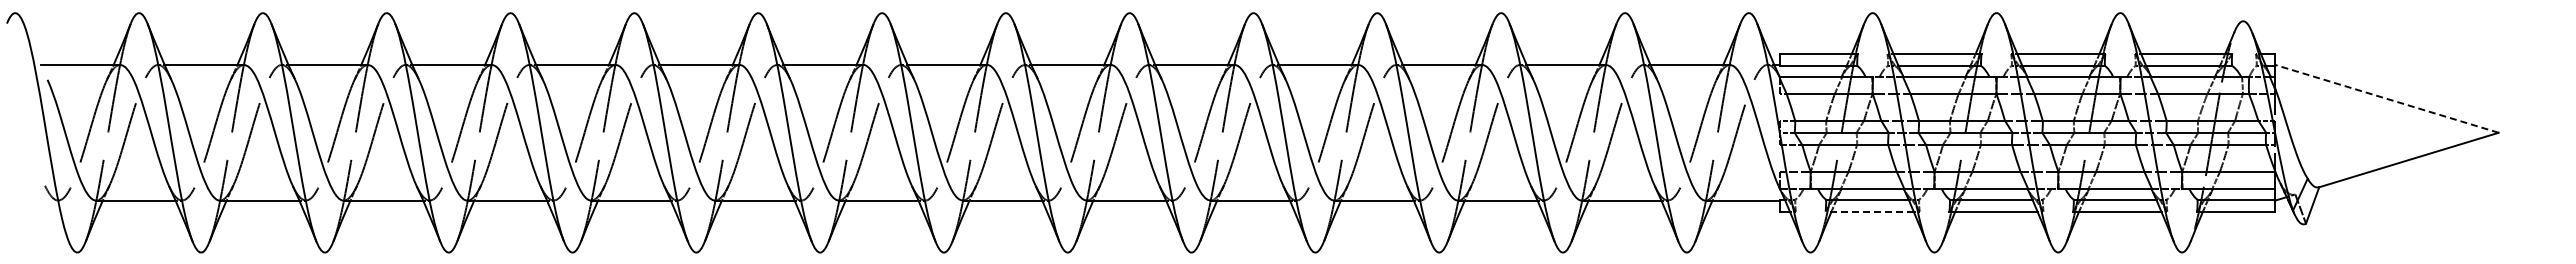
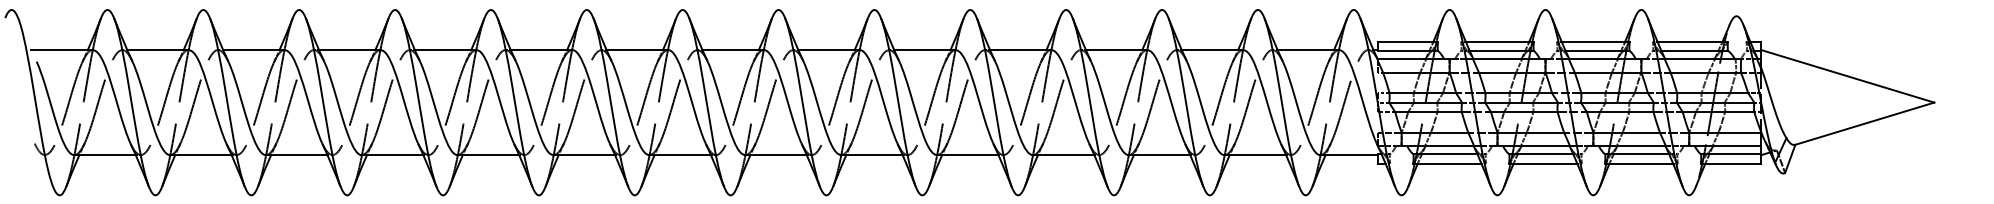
line: (2386, 98) -> (1847, 76), dashed -> solid
line: (1869, 211) -> (1447, 163), dashed -> solid

